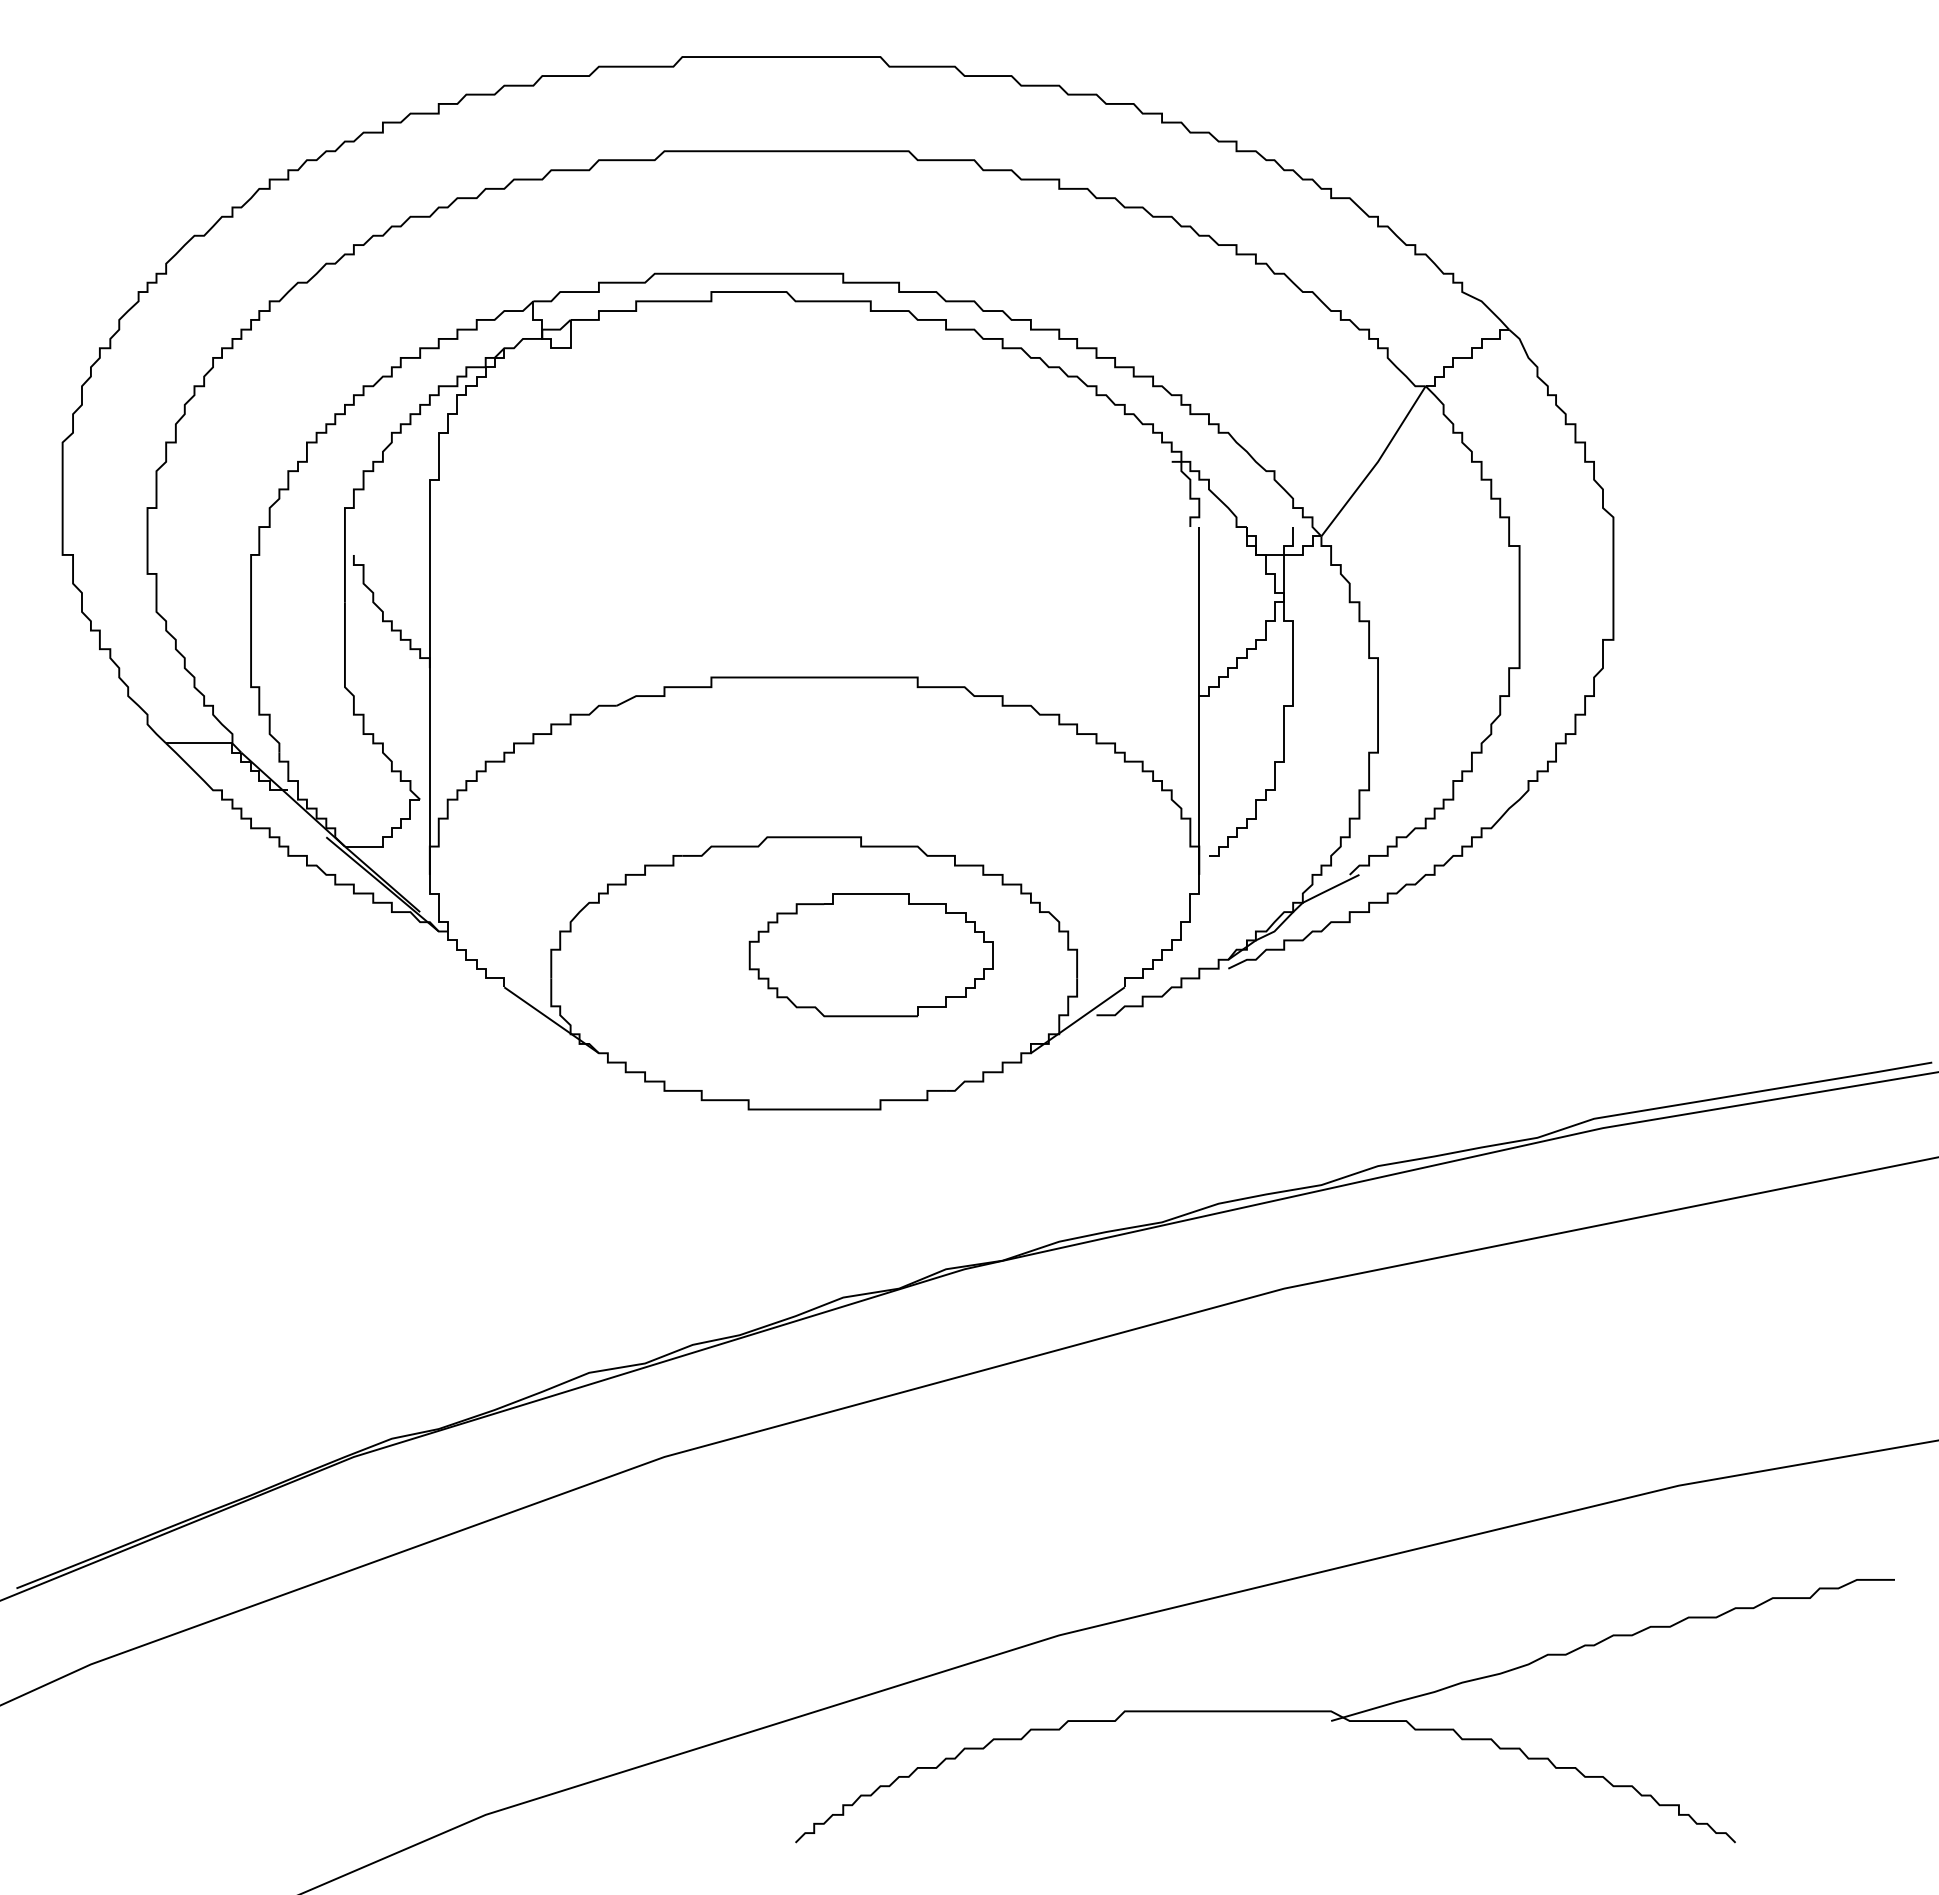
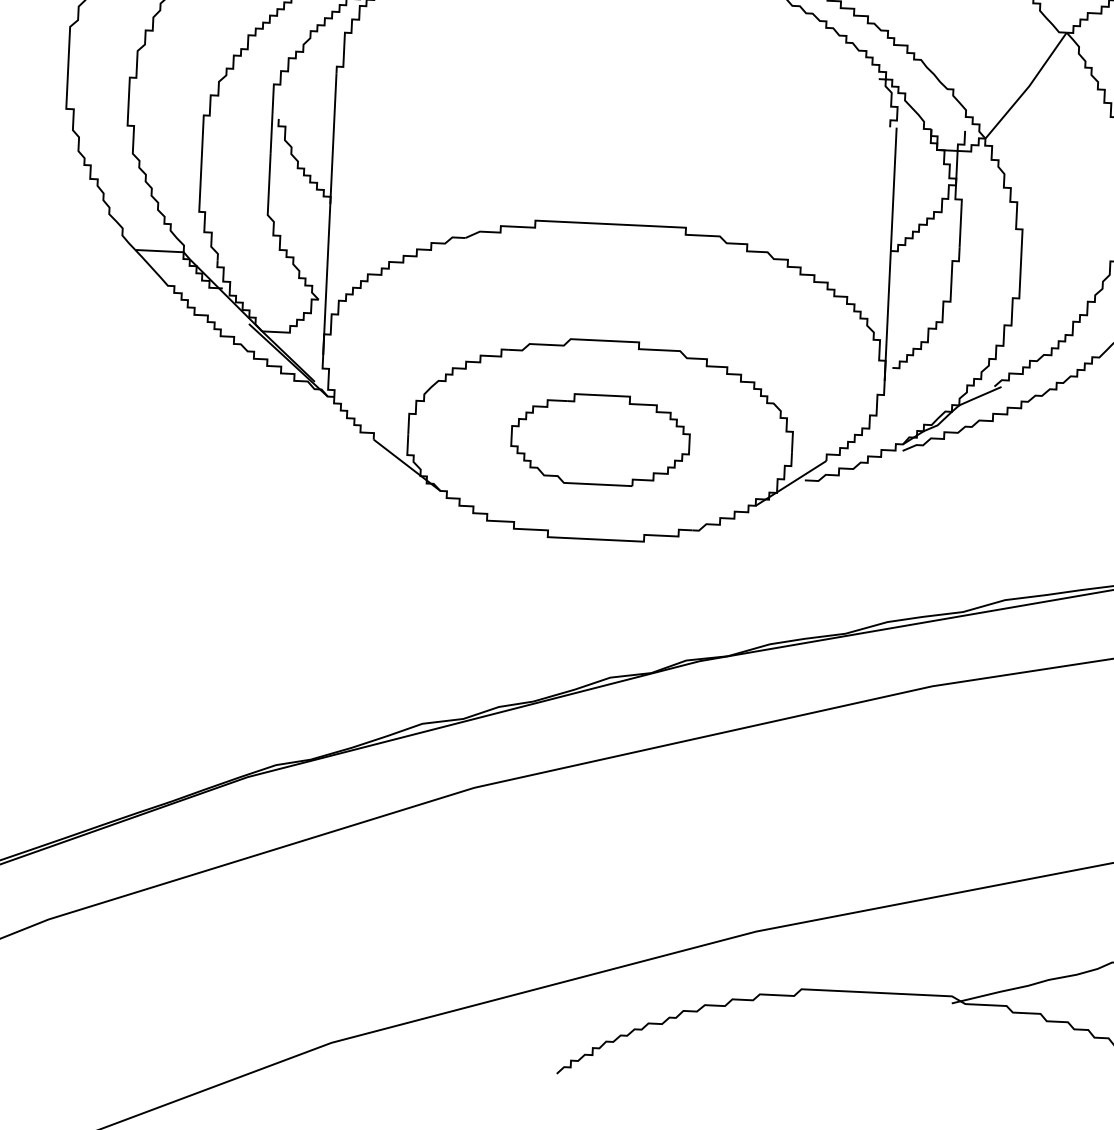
part: (870, 955) -> (599, 440), moved

